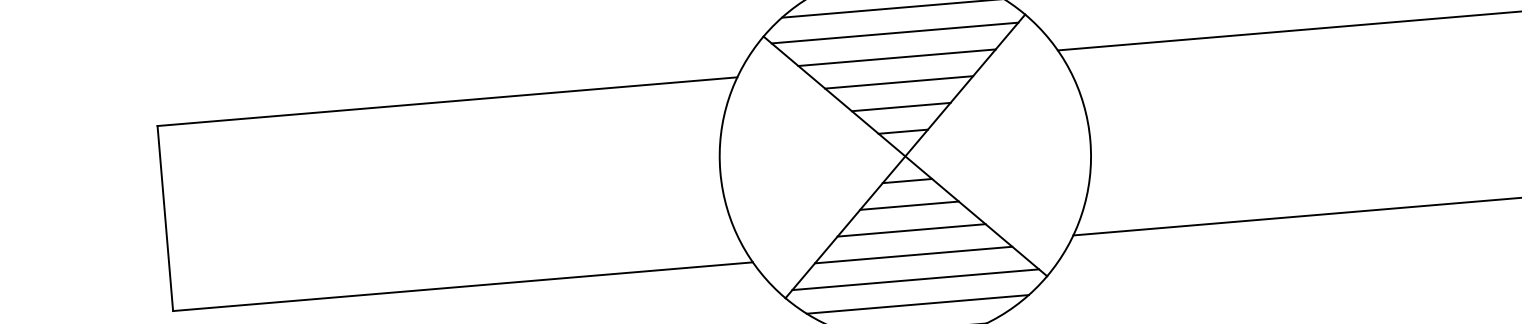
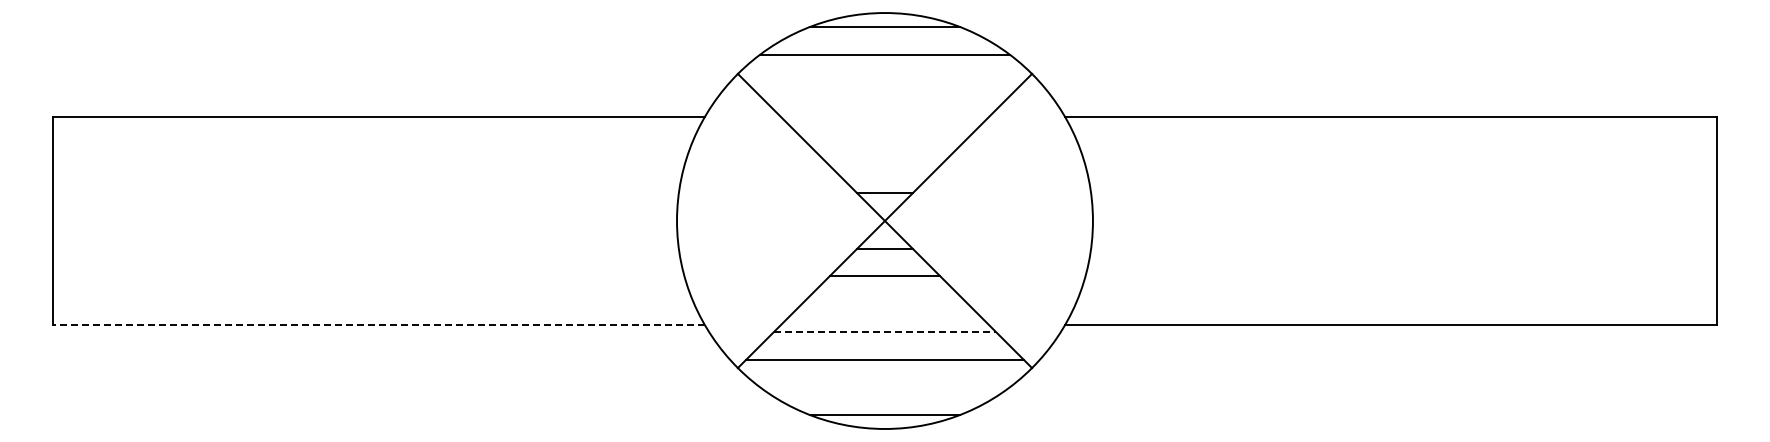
line: (894, 33) -> (884, 82), removed
line: (896, 58) -> (884, 110), removed
line: (898, 82) -> (884, 137), removed
line: (900, 107) -> (884, 165), removed
line: (911, 230) -> (884, 304), removed
line: (913, 254) -> (884, 331), solid -> dashed
line: (462, 286) -> (378, 324), solid -> dashed
line: (917, 304) -> (884, 387), removed

